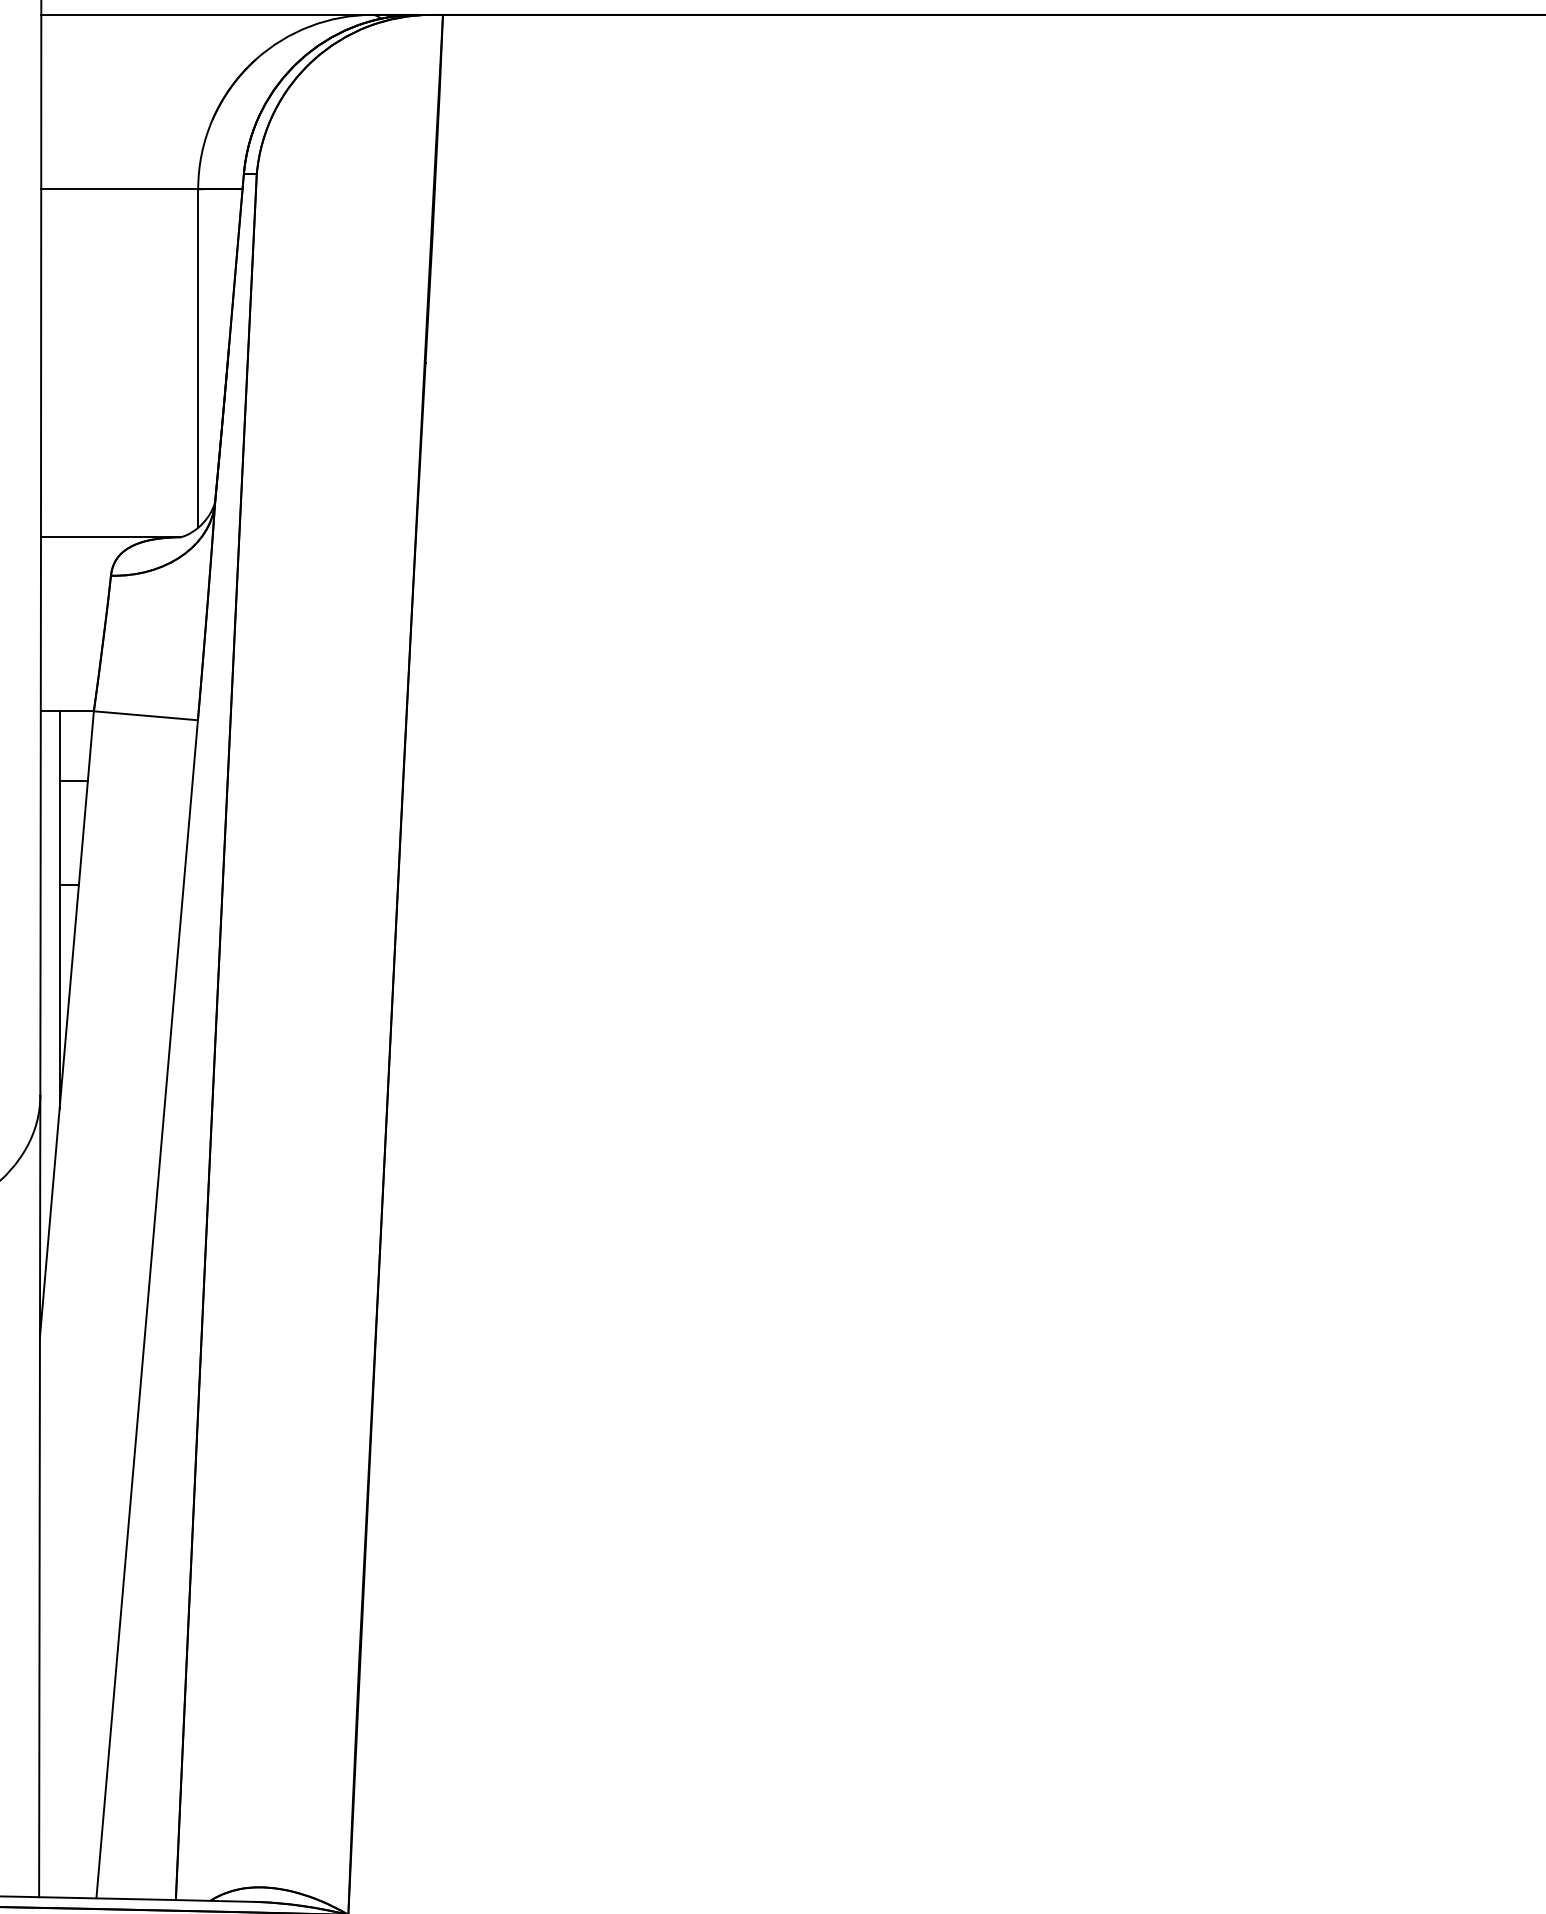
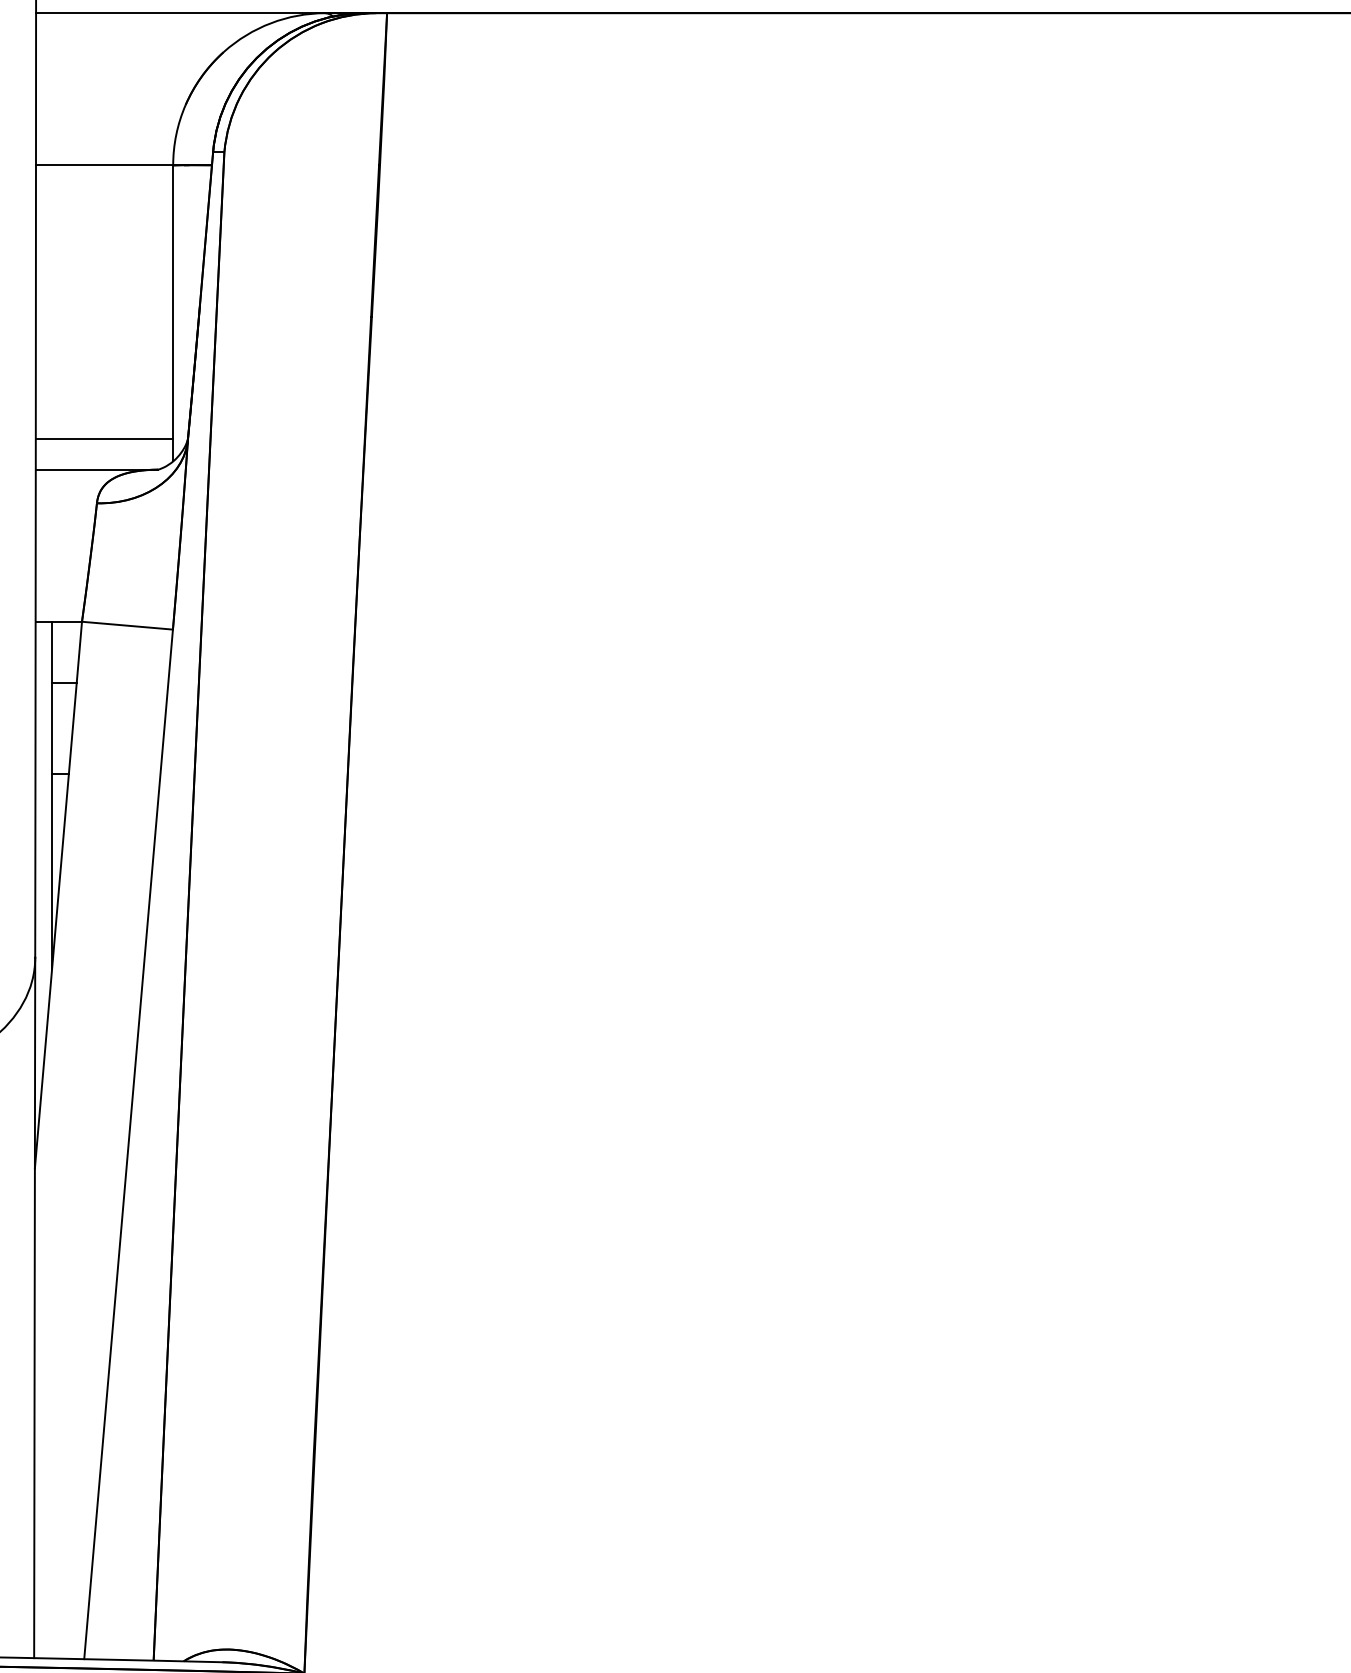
line: (119, 502) -> (104, 439), added

